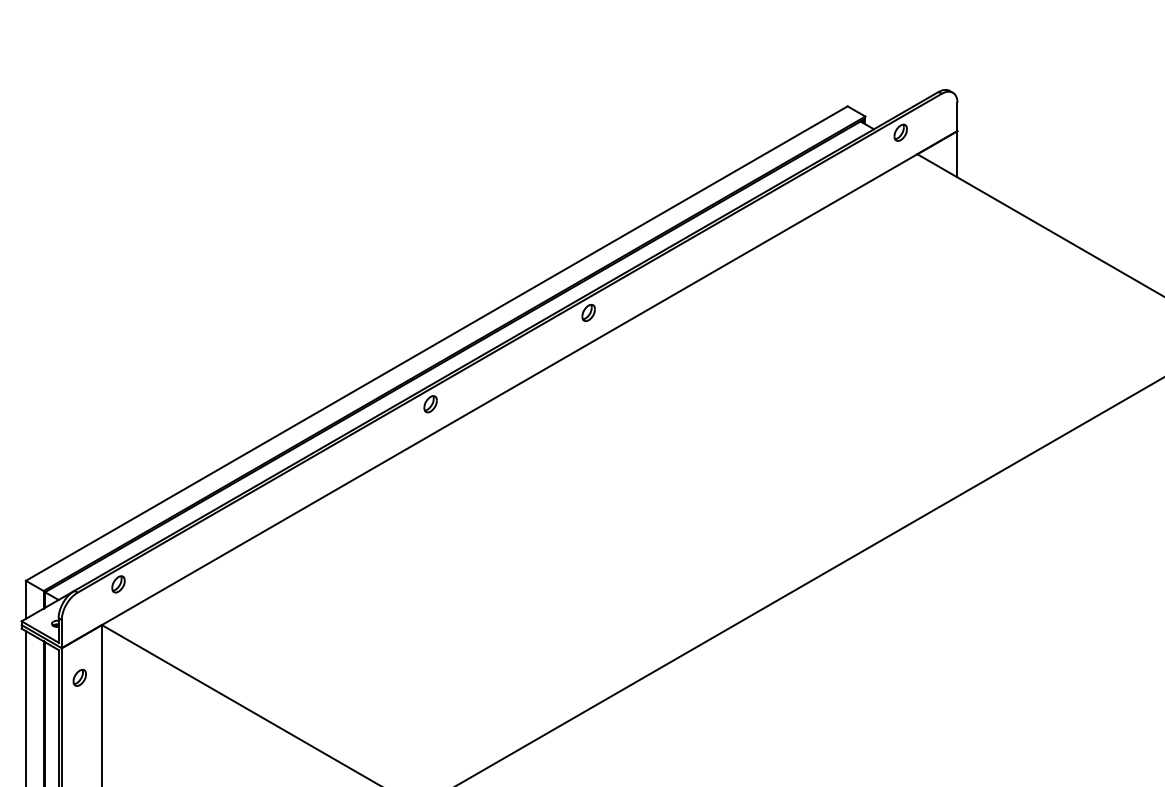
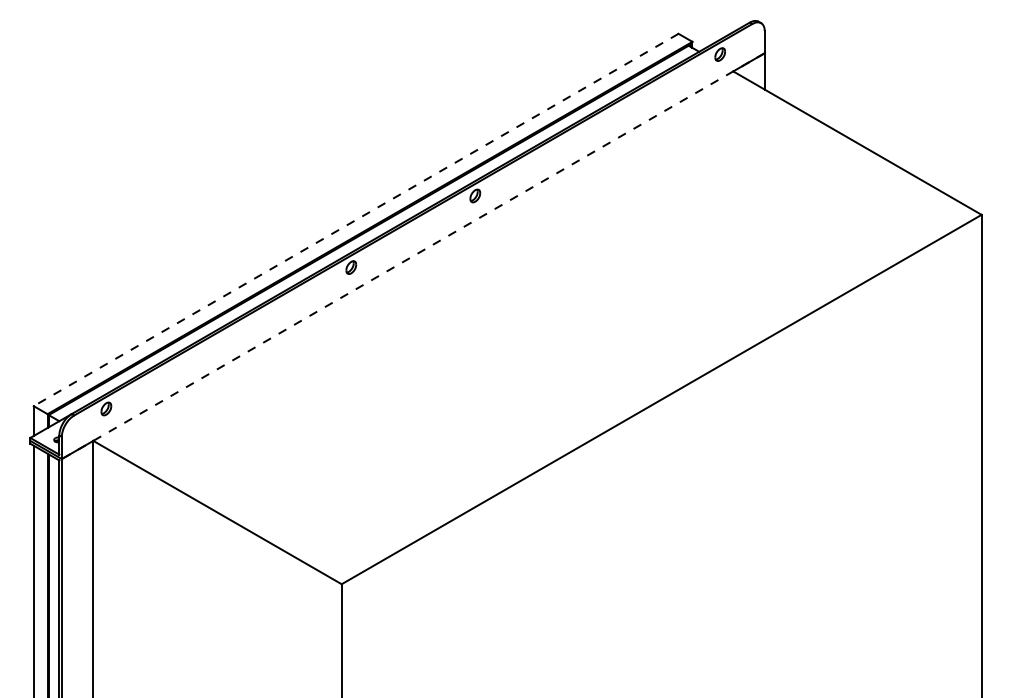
line: (435, 344) -> (355, 220), solid -> dashed
line: (509, 390) -> (413, 256), solid -> dashed
part: (79, 678) -> (75, 482), removed

